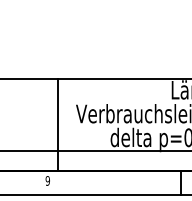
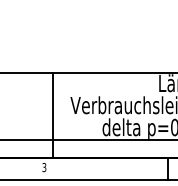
text: (47, 180) -> (44, 167), 9 -> 3

